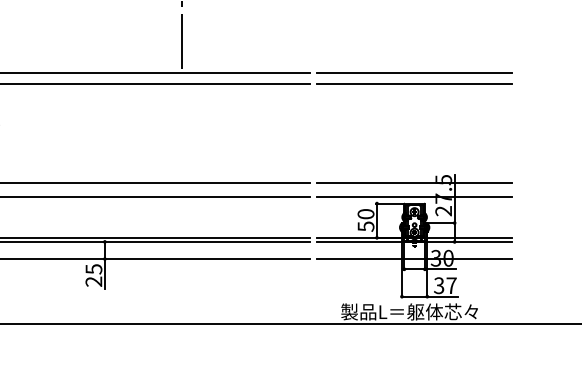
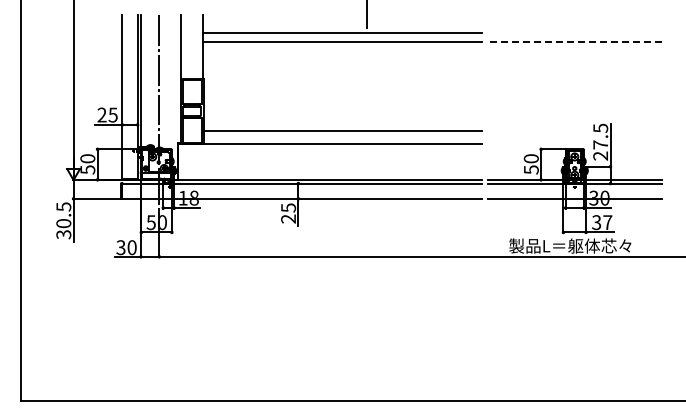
line: (414, 72) -> (574, 32), removed
line: (414, 83) -> (574, 42), solid -> dashed
line: (414, 183) -> (574, 131), removed
line: (414, 197) -> (574, 143), removed

